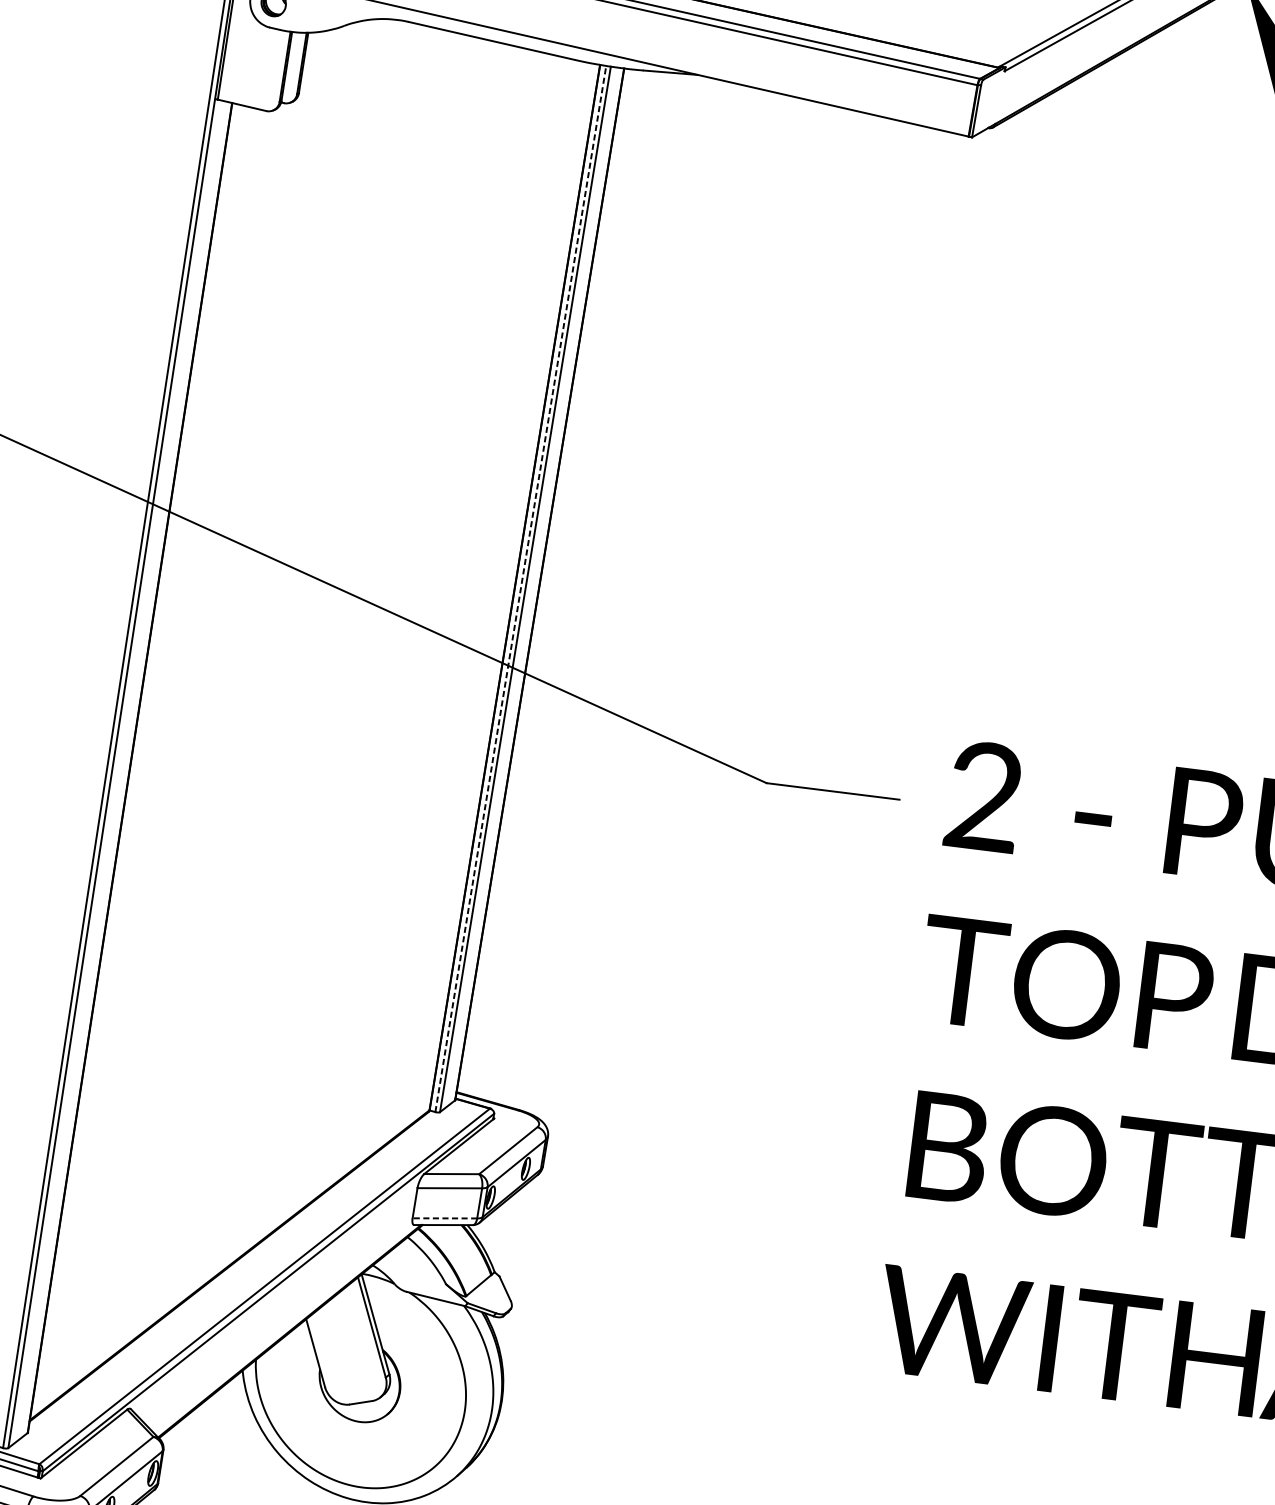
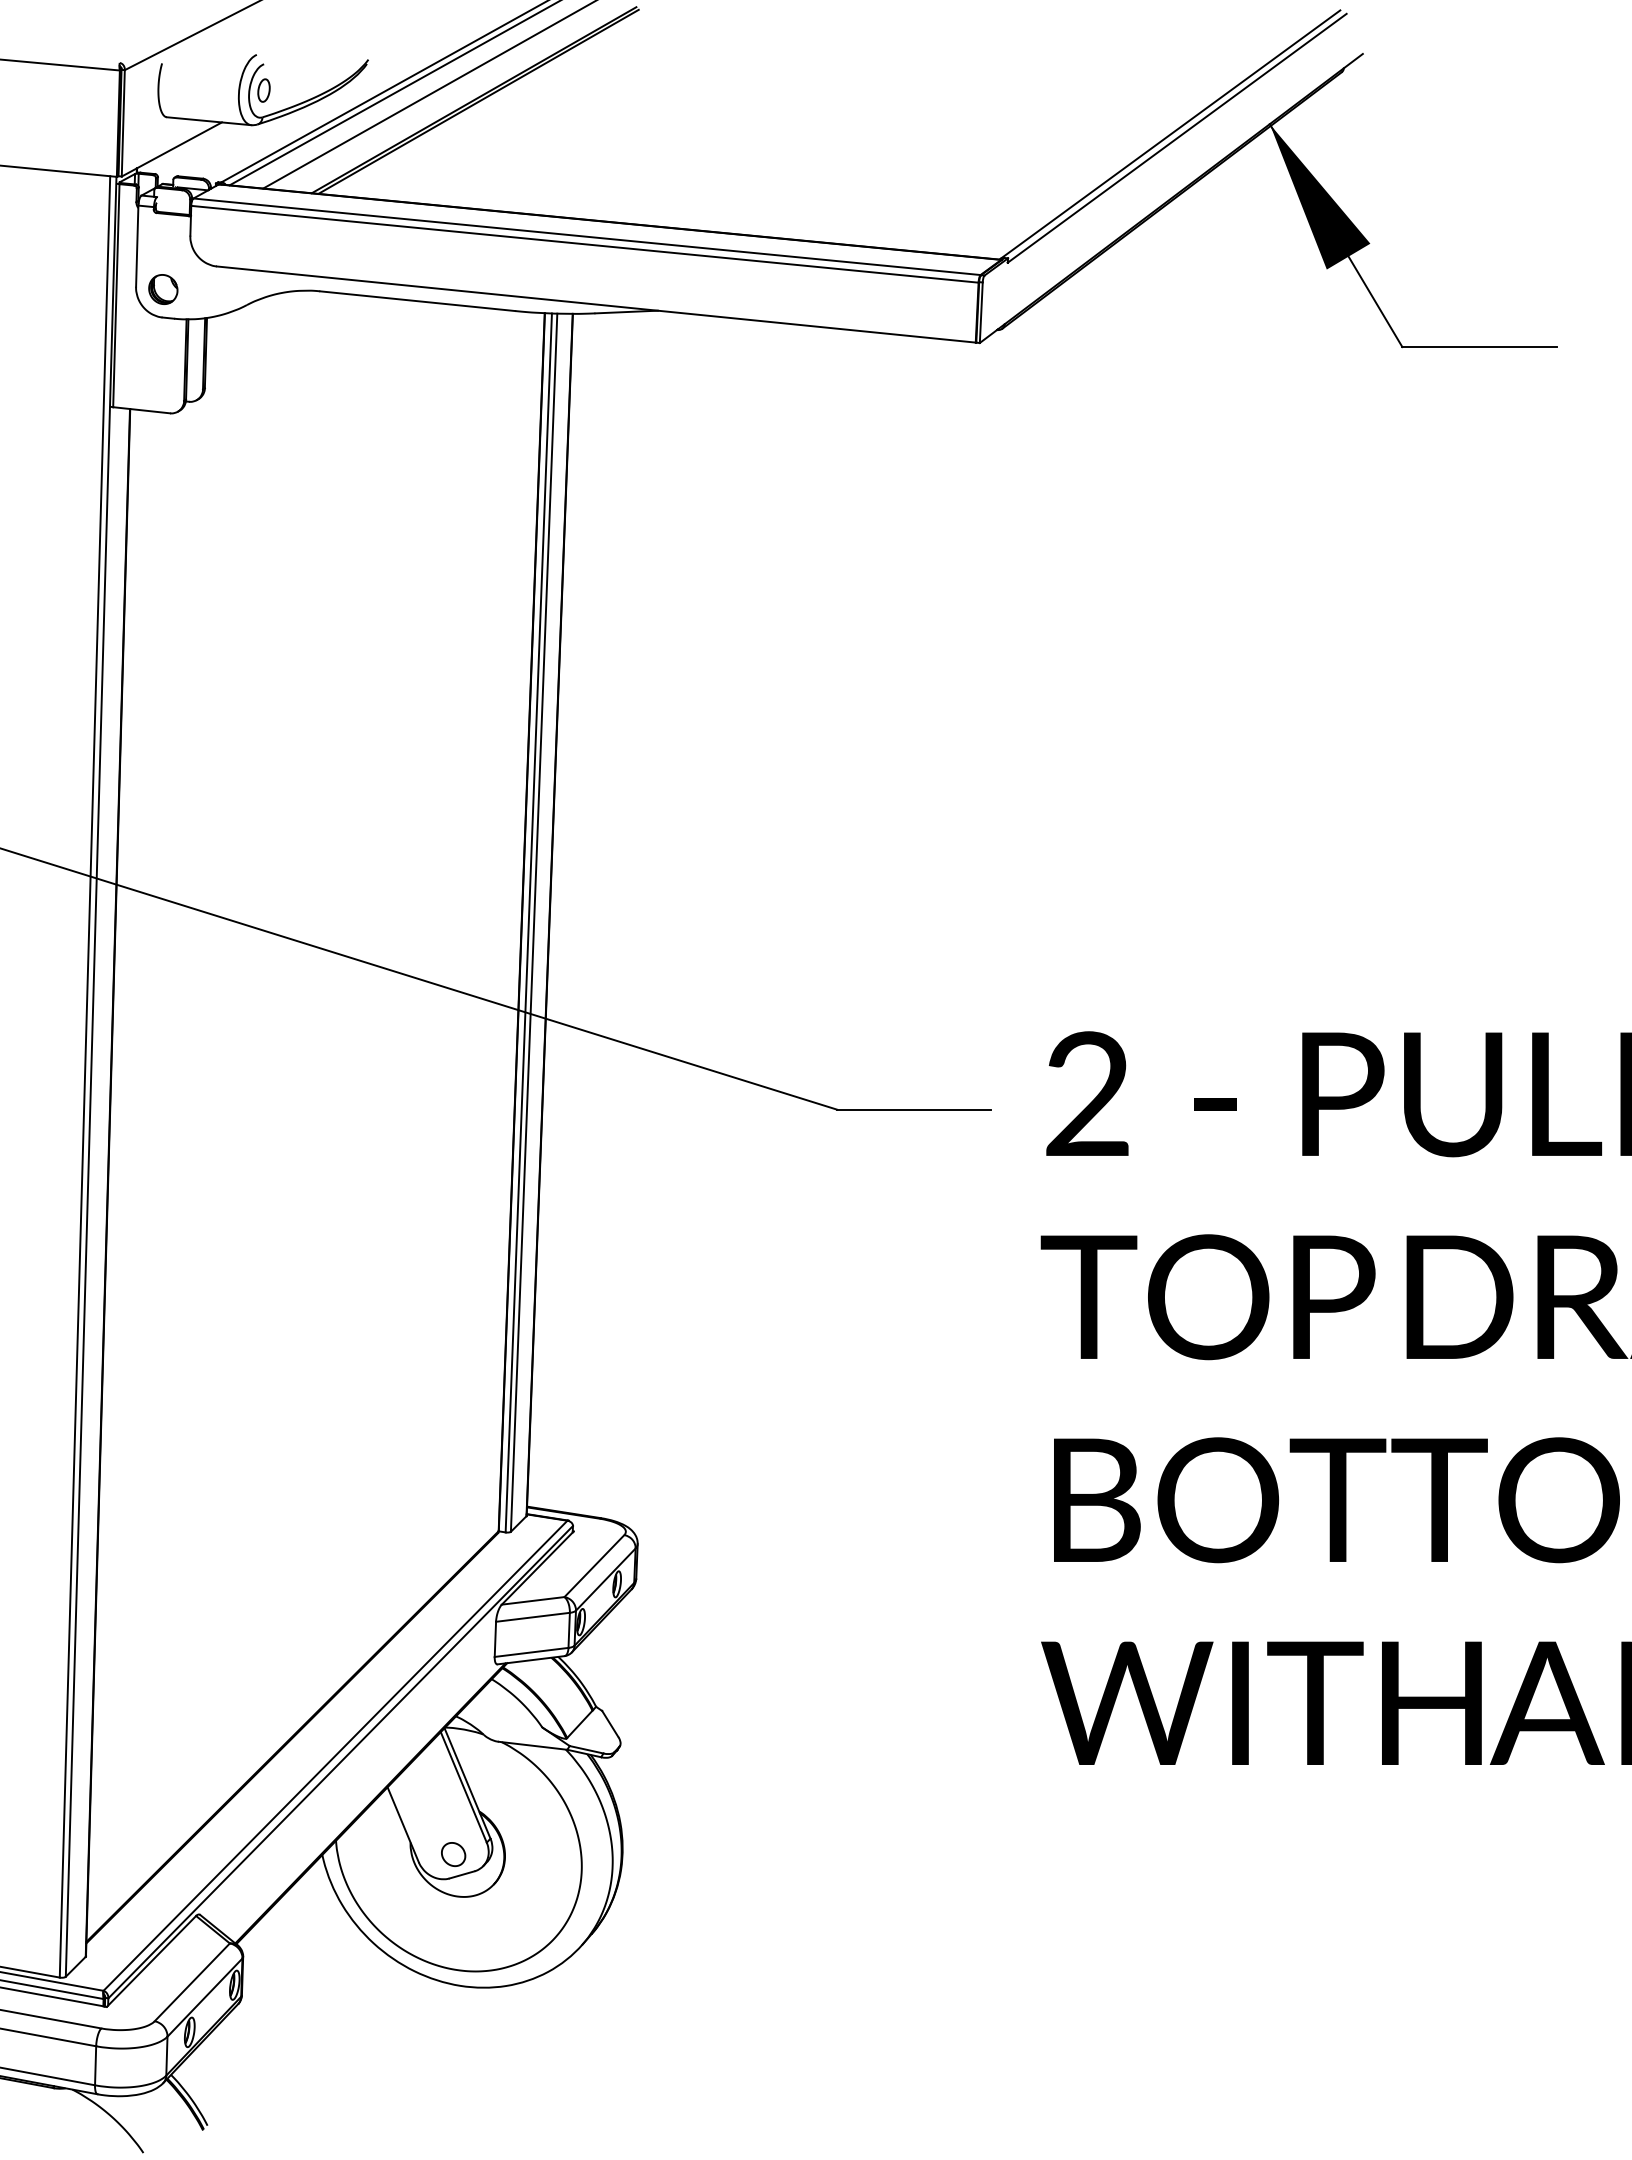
line: (520, 588) -> (528, 922), dashed -> solid
line: (444, 1218) -> (531, 1652), dashed -> solid
part: (355, 1384) -> (453, 1854), added

